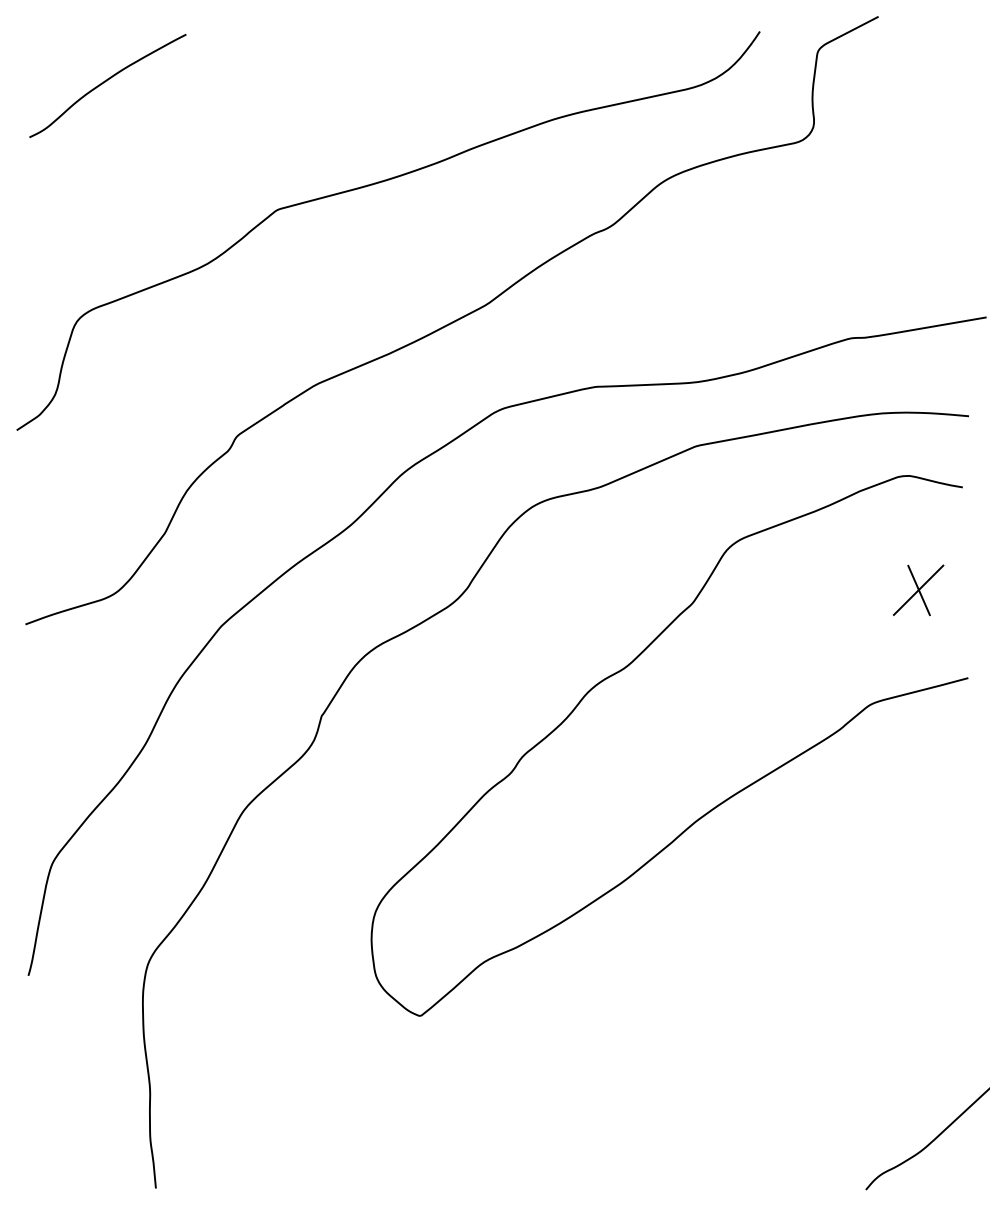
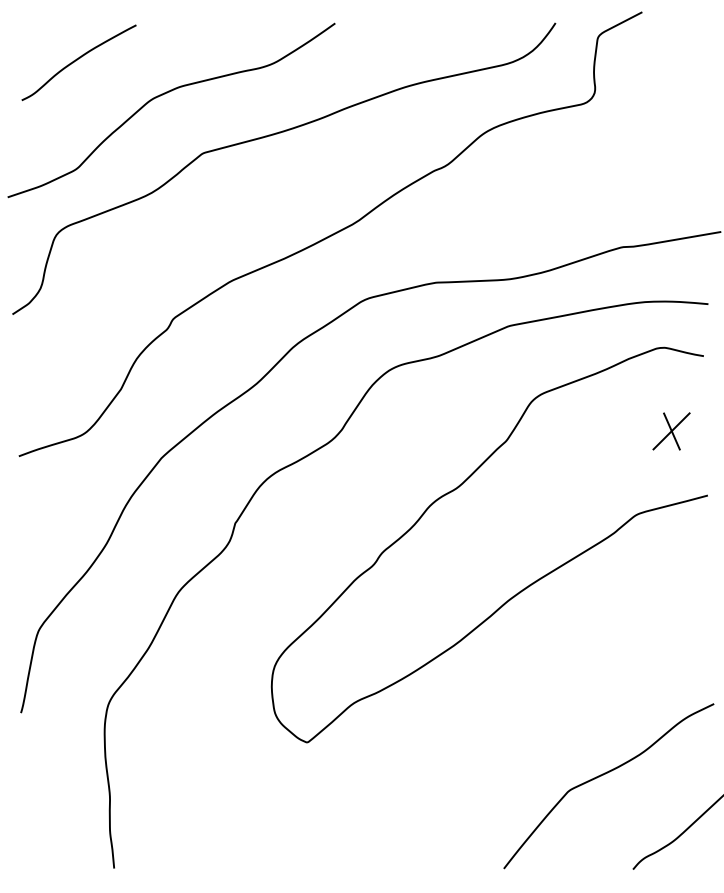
curve: (224, 129) -> (164, 94), added
curve: (826, 1060) -> (604, 774), added

